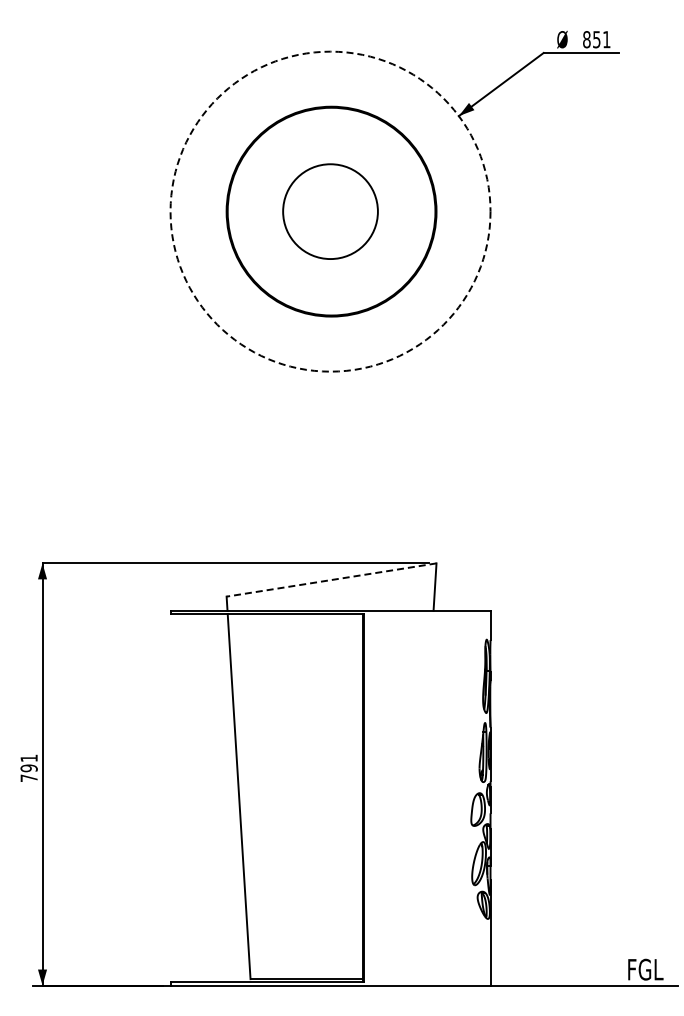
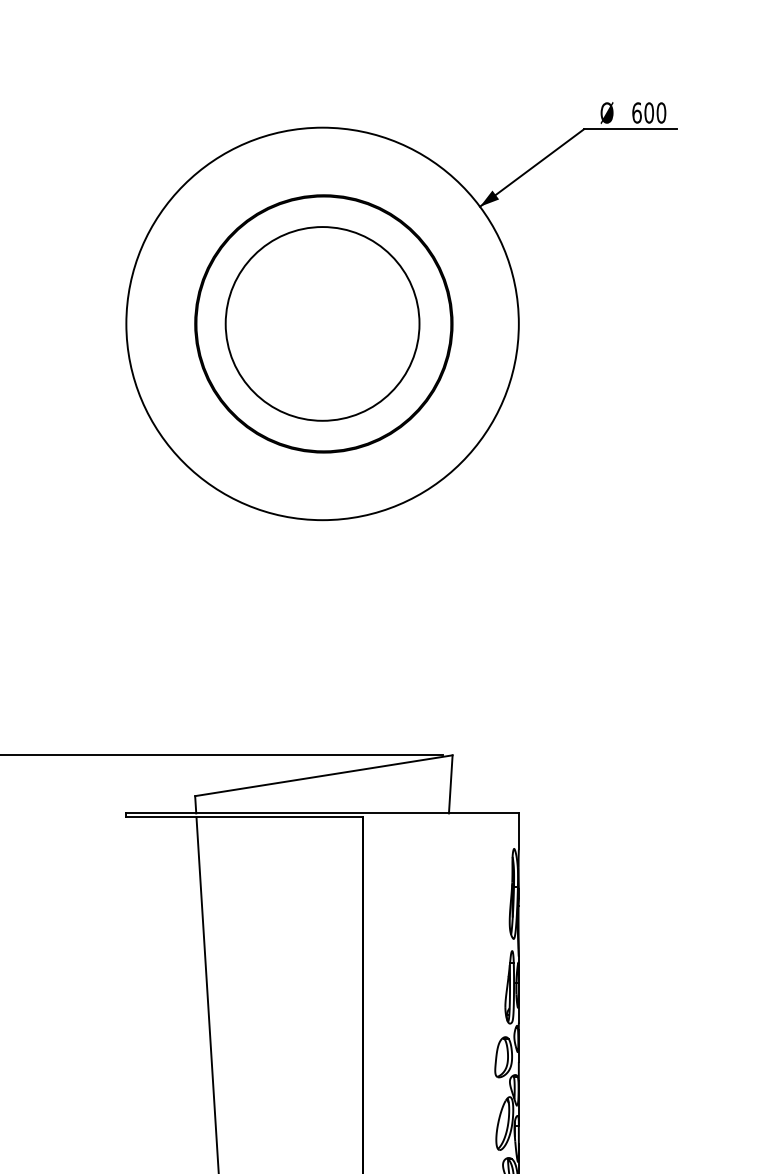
text: (596, 39) -> (648, 112), 851 -> 600
circle: (330, 211) -> (322, 323), dashed -> solid
circle: (330, 211) -> (322, 323), size x1.67
line: (331, 580) -> (323, 776), dashed -> solid

